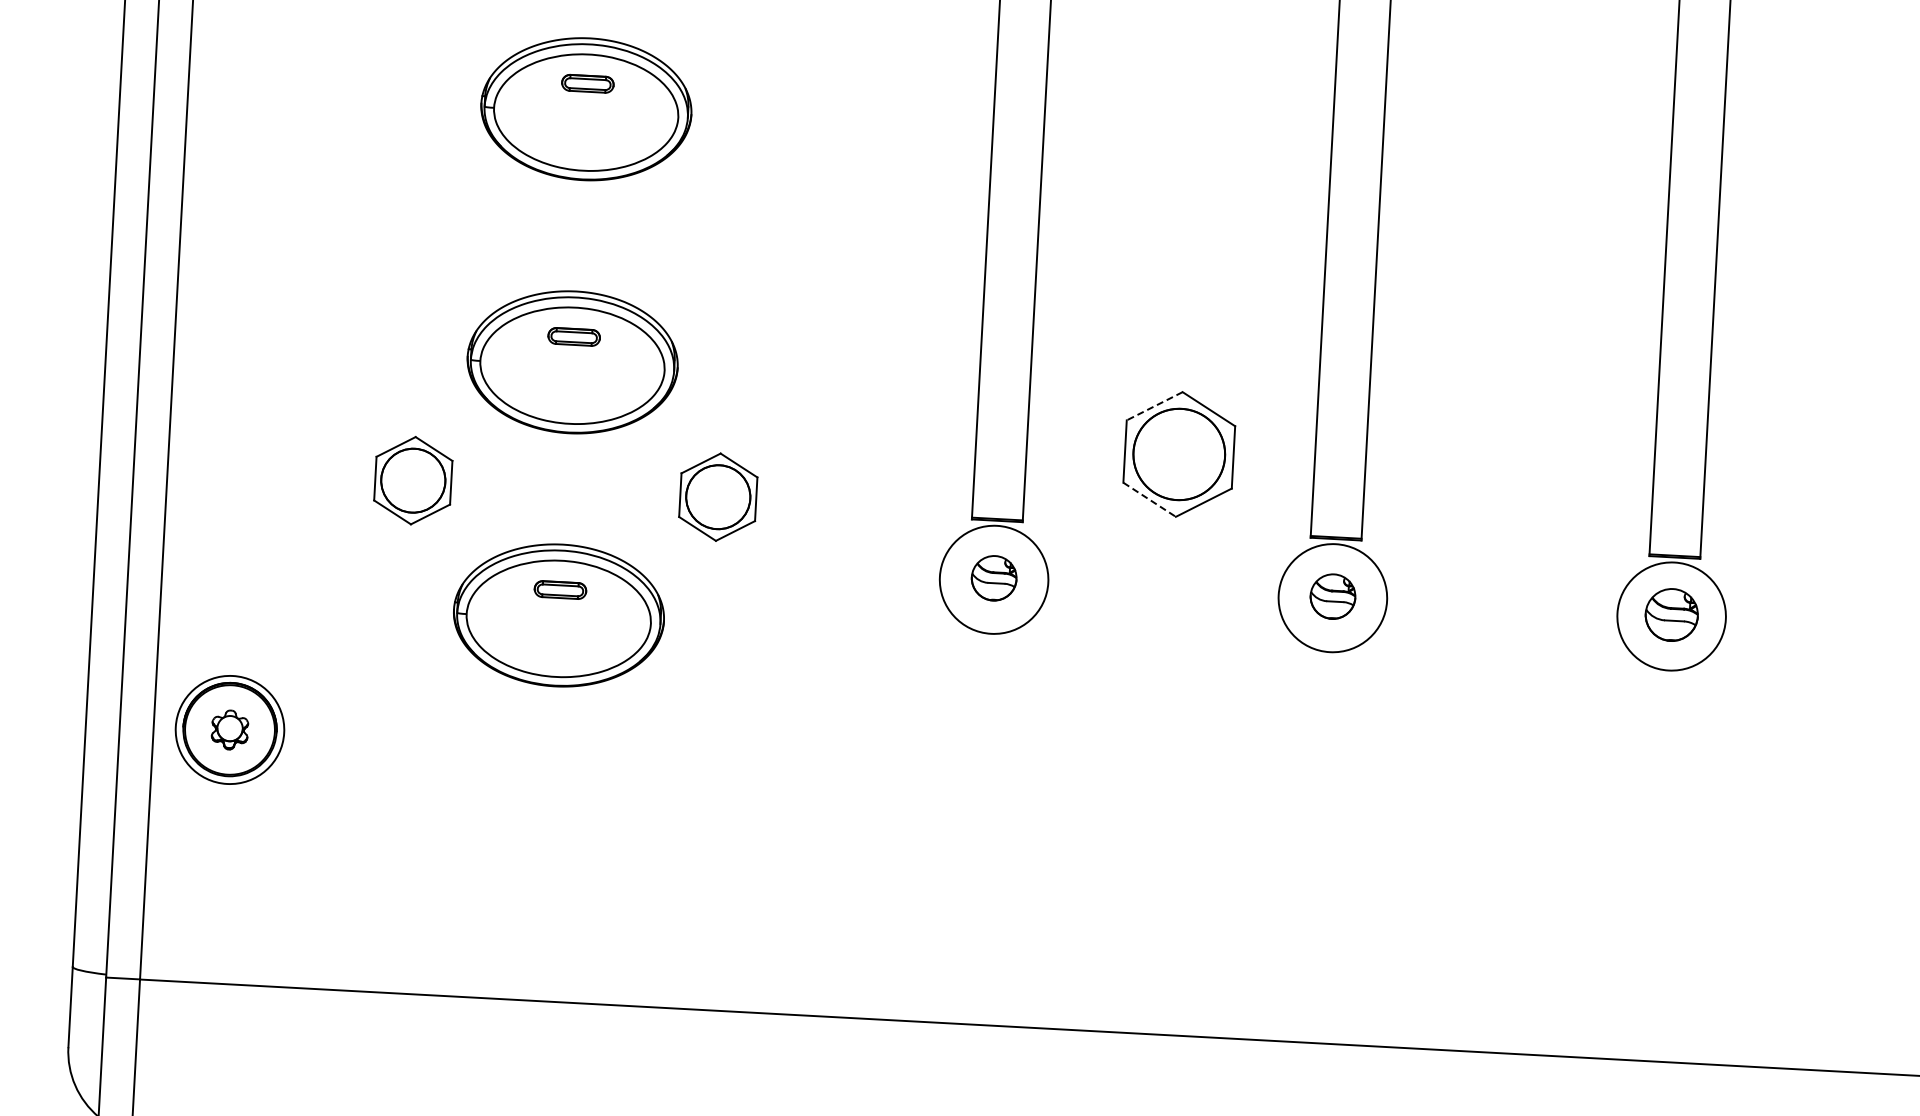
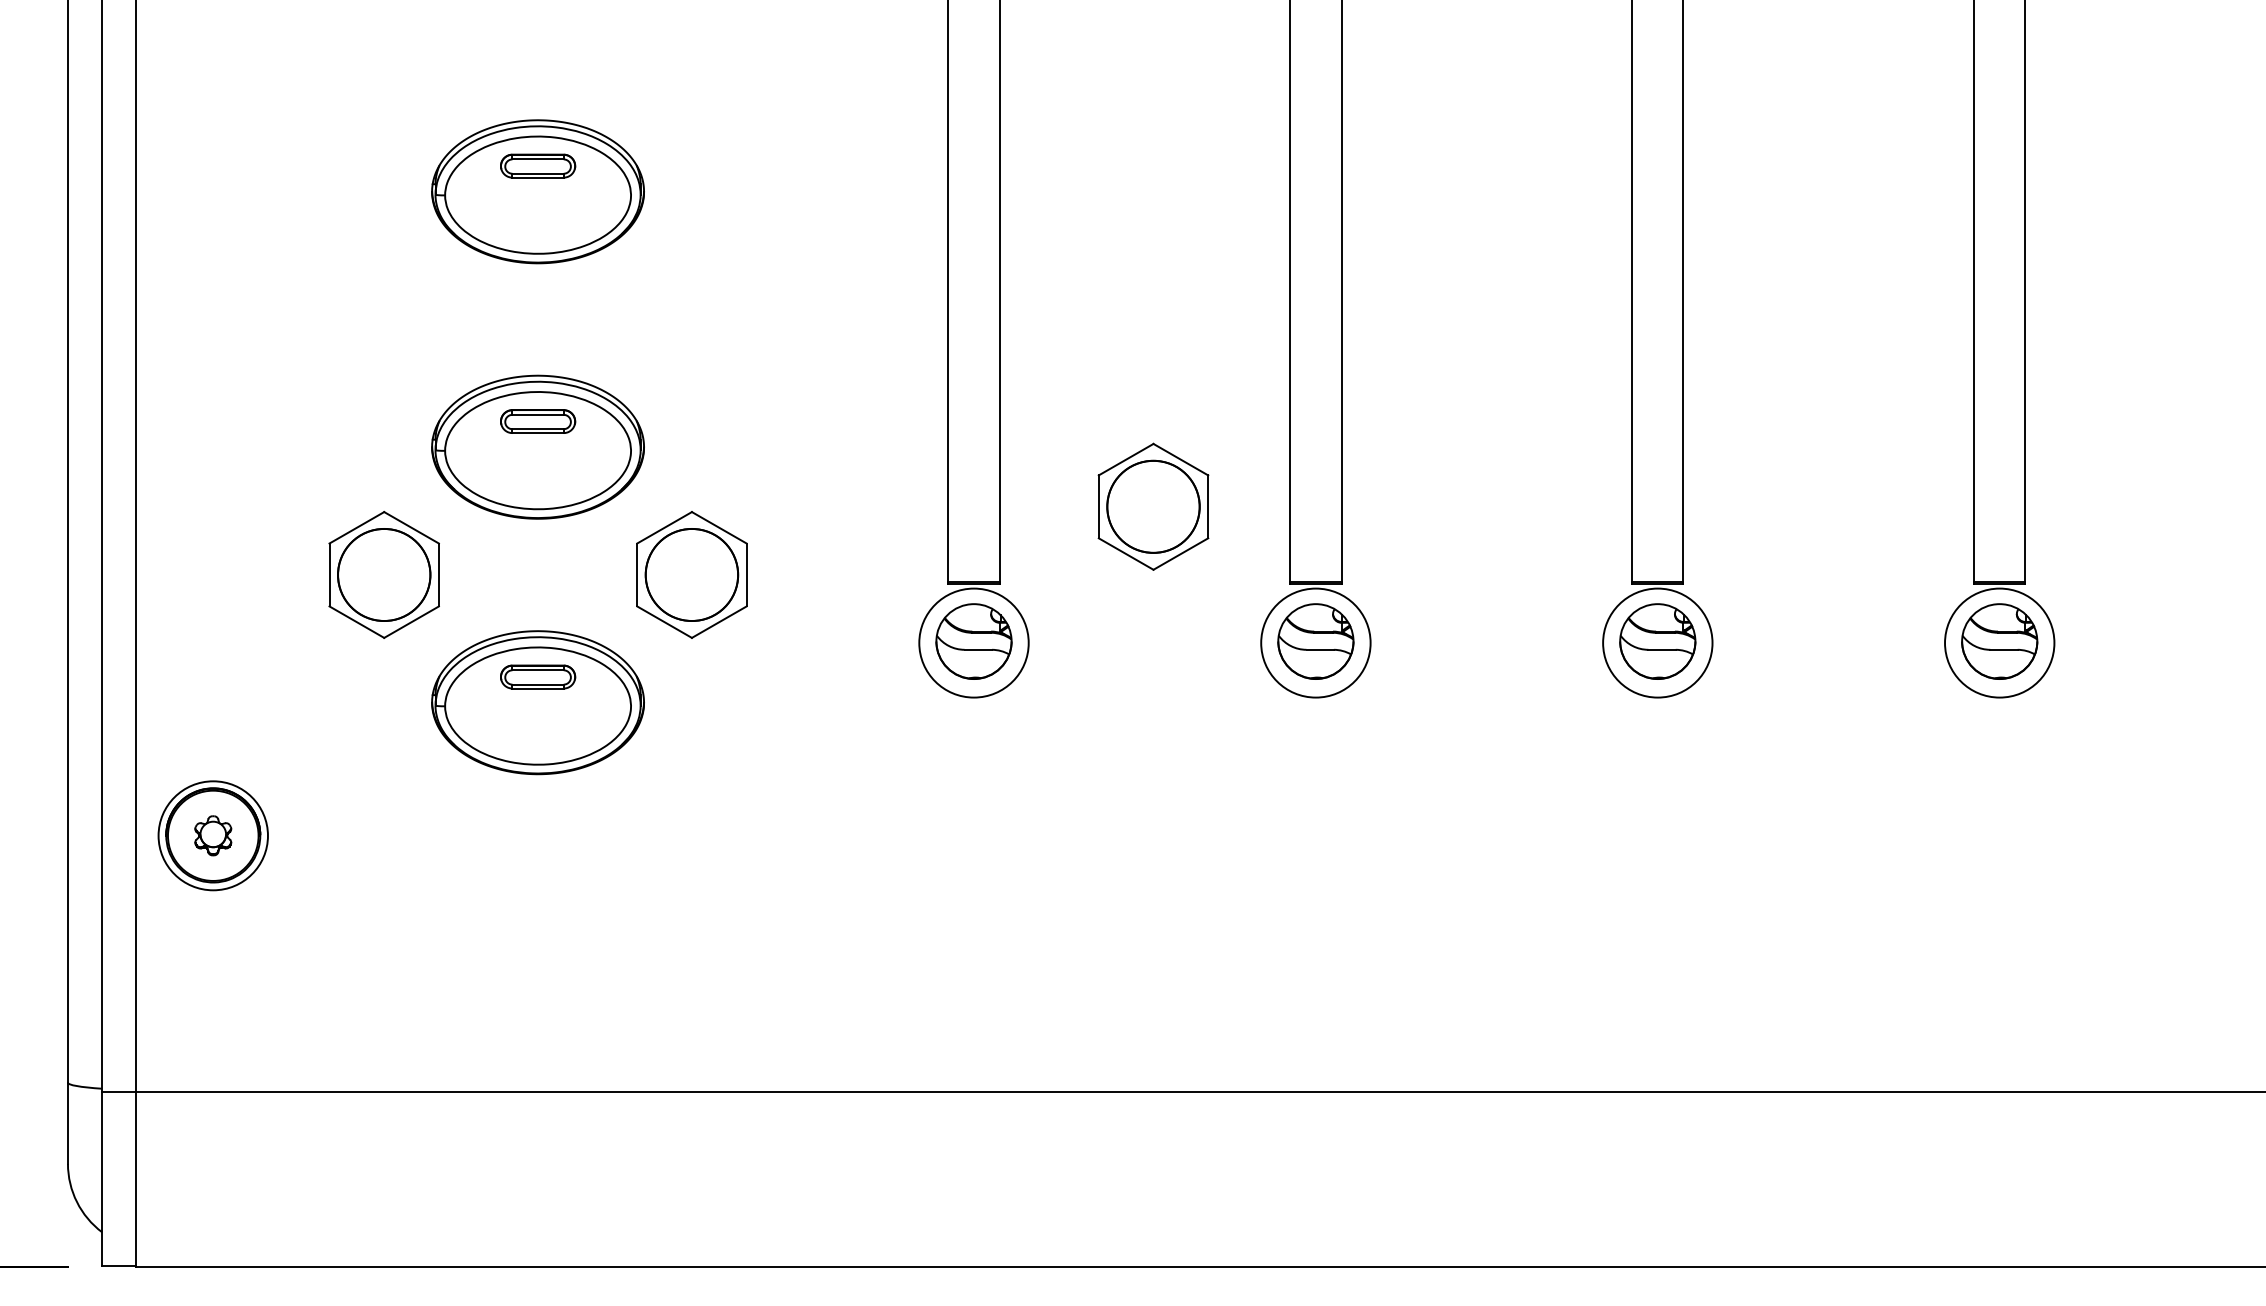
part: (588, 83) -> (538, 165), size x1.43
part: (574, 336) -> (538, 421), size x1.43
line: (1155, 406) -> (1126, 459), dashed -> solid
part: (412, 480) -> (383, 574), size x1.43
part: (717, 496) -> (691, 574), size x1.43
line: (1149, 500) -> (1126, 554), dashed -> solid
part: (993, 578) -> (973, 641), size x1.67
part: (560, 589) -> (538, 676), size x1.43
part: (1332, 596) -> (1315, 641), size x1.67
part: (1671, 614) -> (1657, 641), size x1.43

